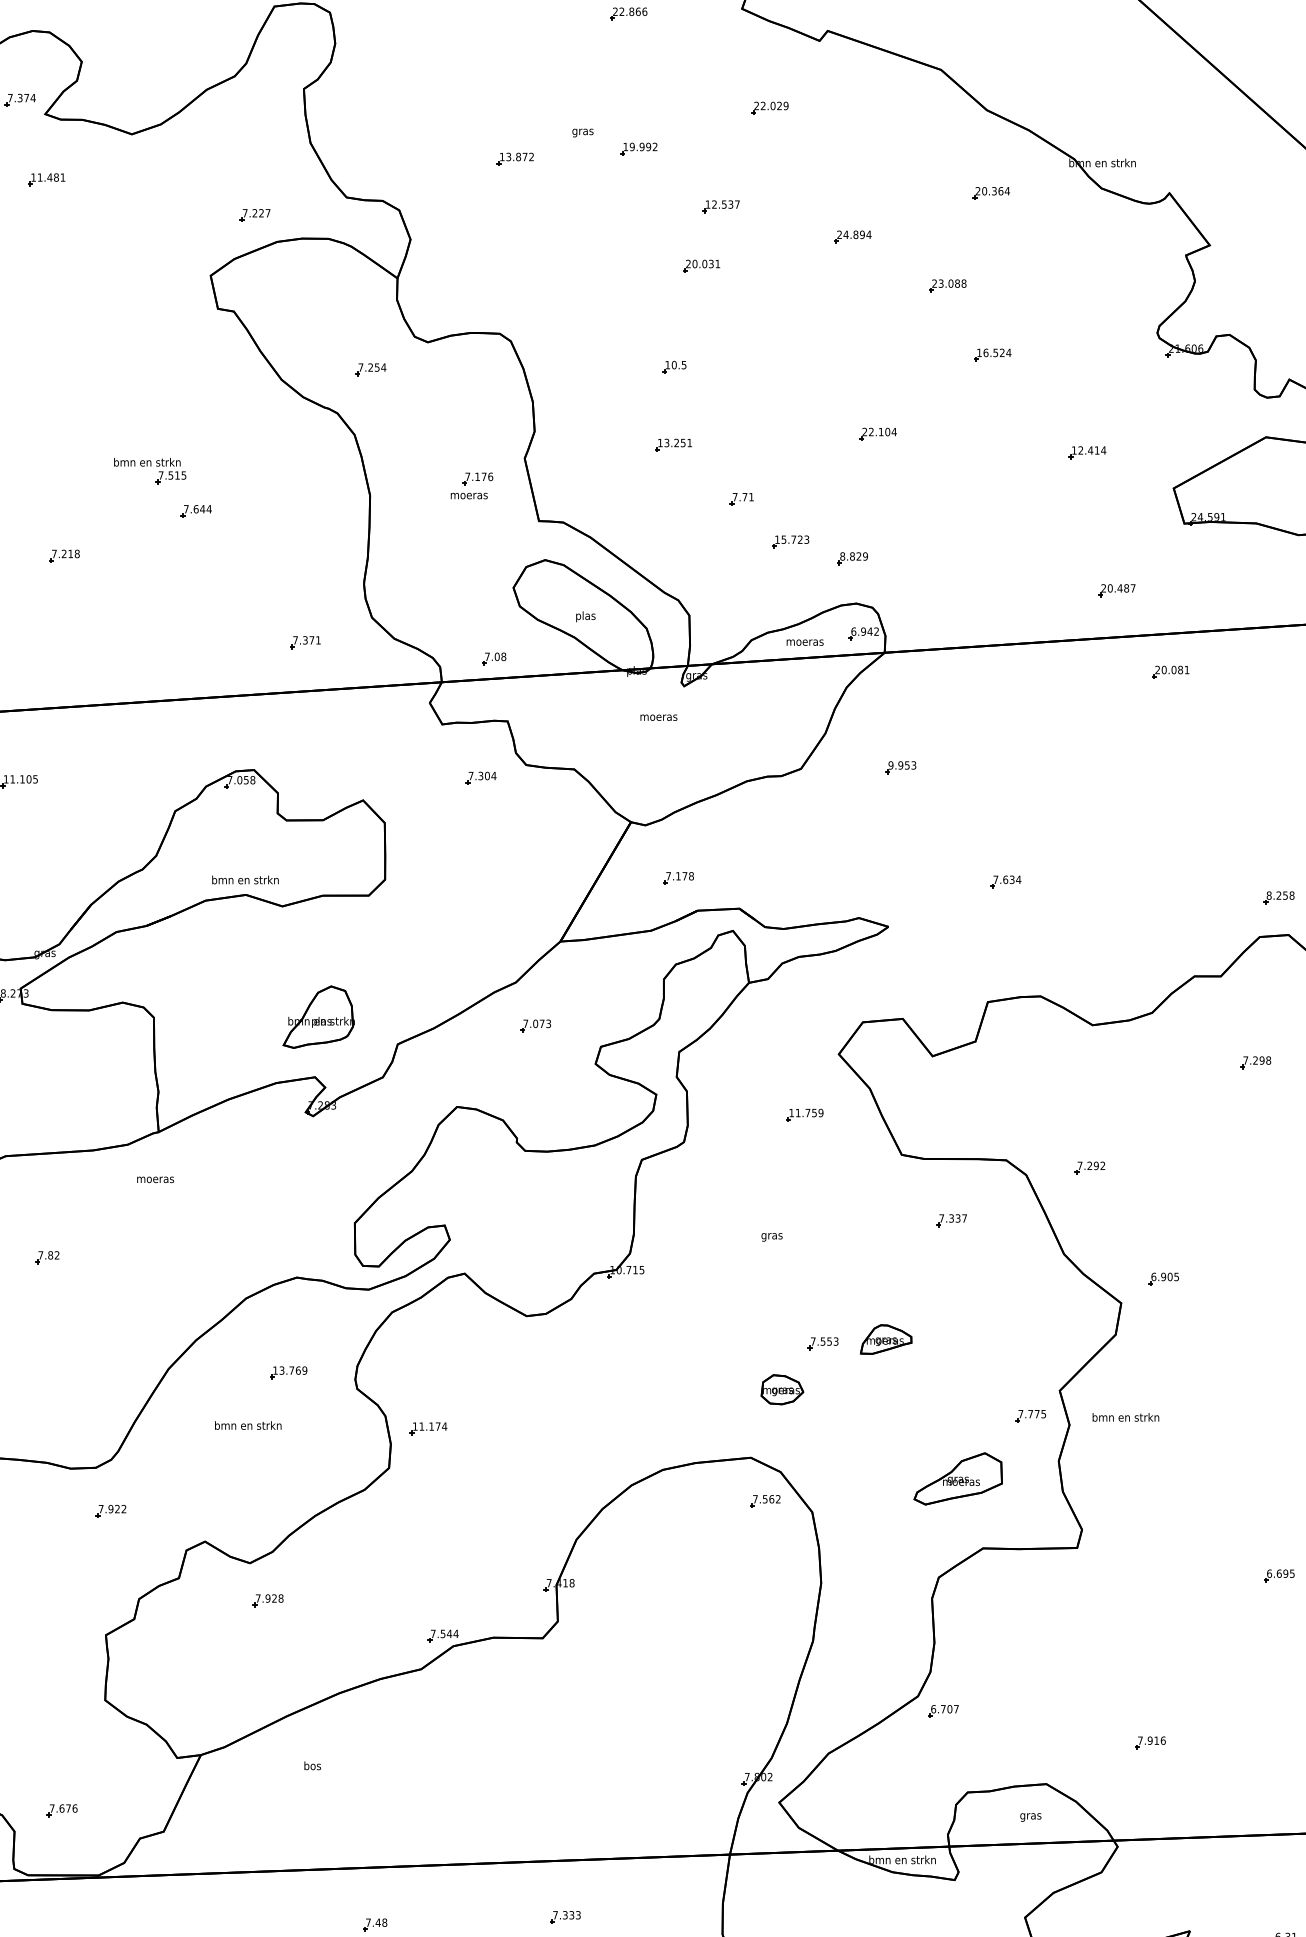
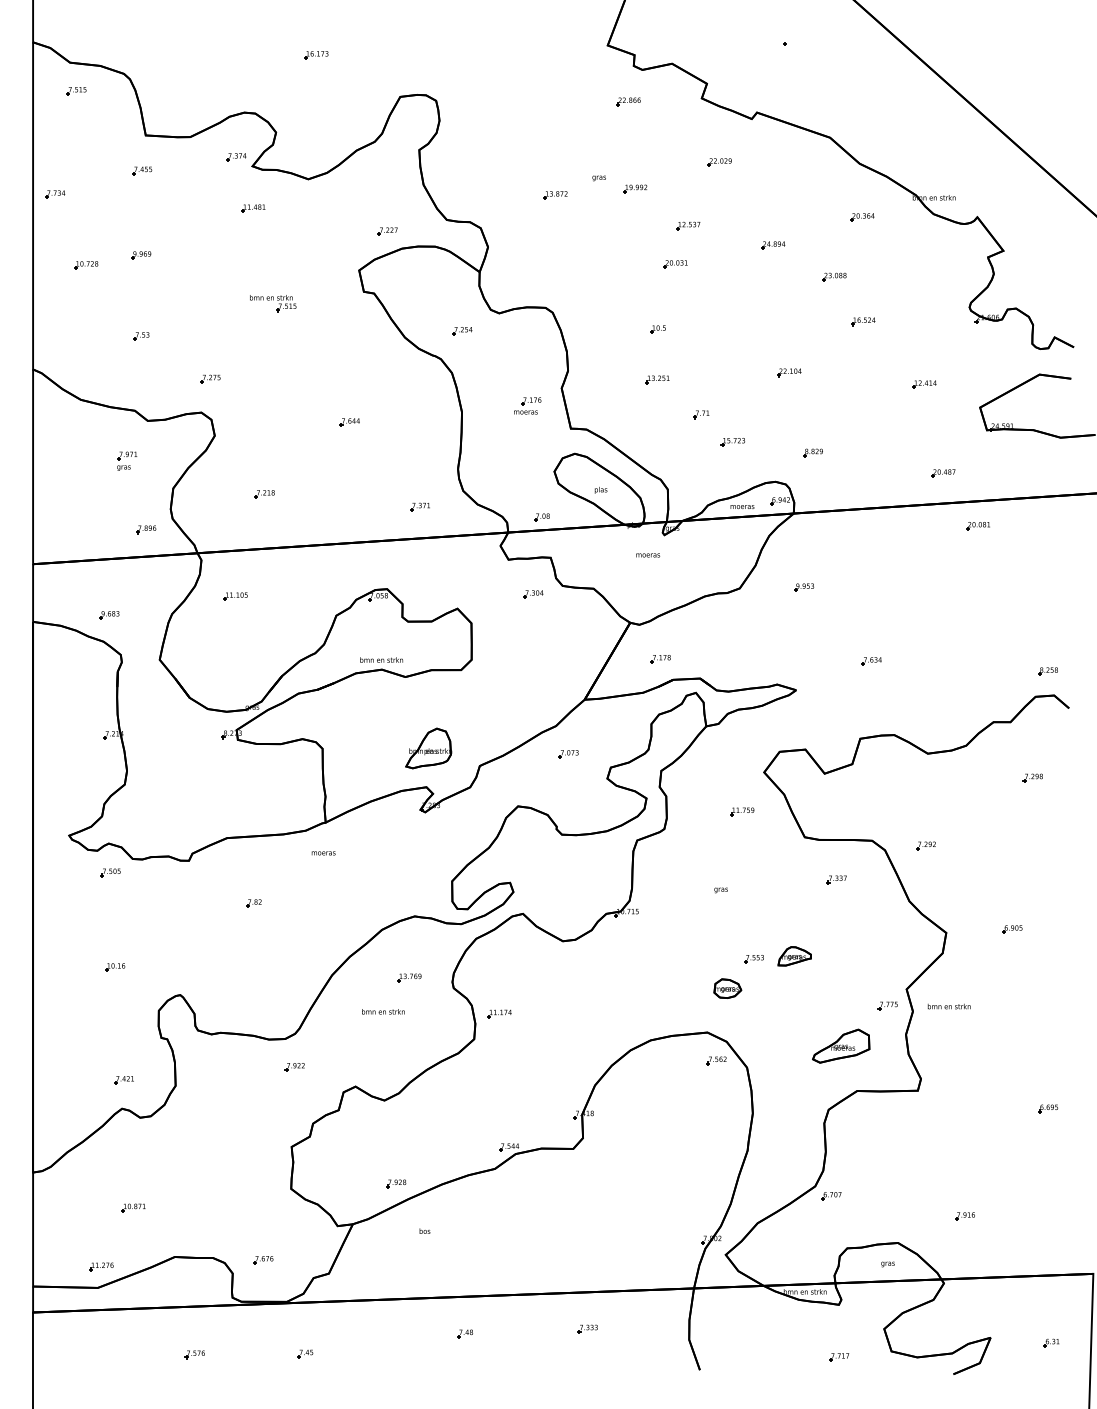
part: (150, 471) -> (273, 303), moved
part: (63, 556) -> (264, 494), moved
part: (851, 558) -> (812, 452), moved
part: (1163, 1279) -> (1012, 929), moved
part: (268, 1600) -> (396, 1183), moved

